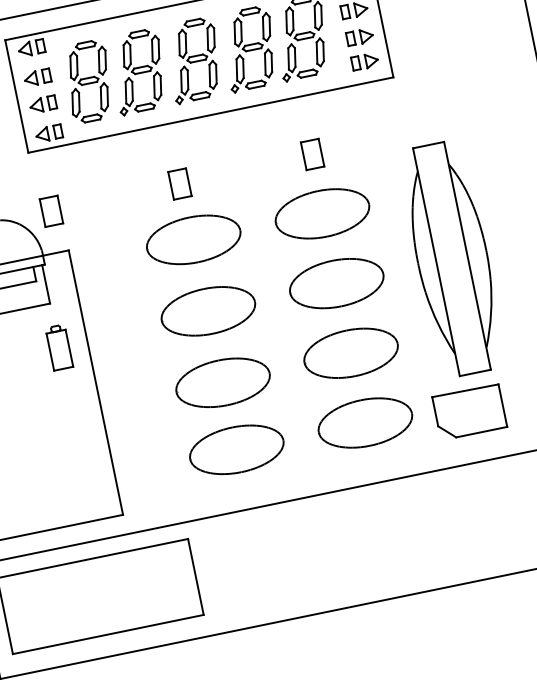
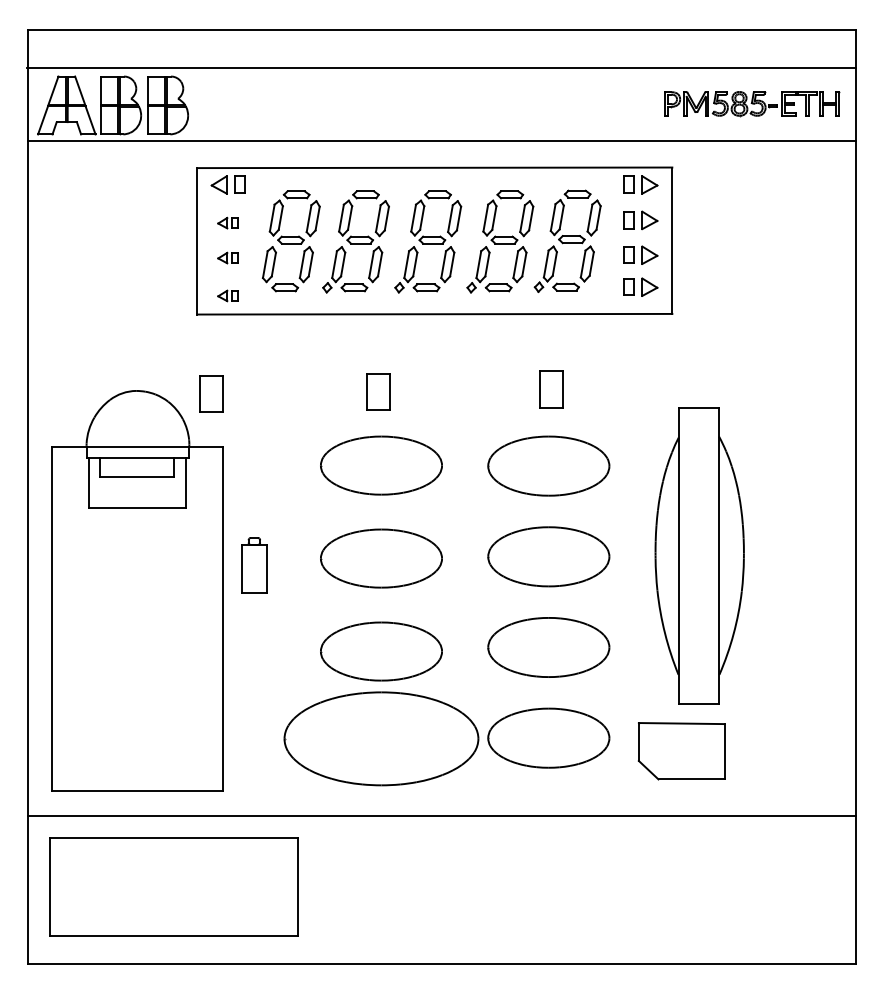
part: (37, 77) -> (227, 222), size x0.6
part: (42, 104) -> (227, 257), size x0.6
part: (48, 133) -> (227, 295), size x0.6
part: (59, 347) -> (254, 565), moved
part: (236, 449) -> (381, 738), size x1.6

